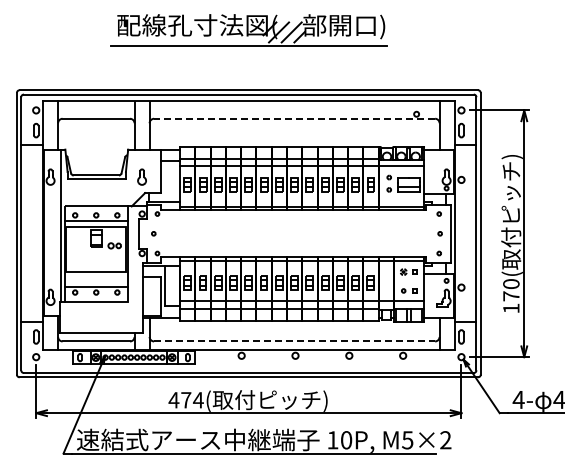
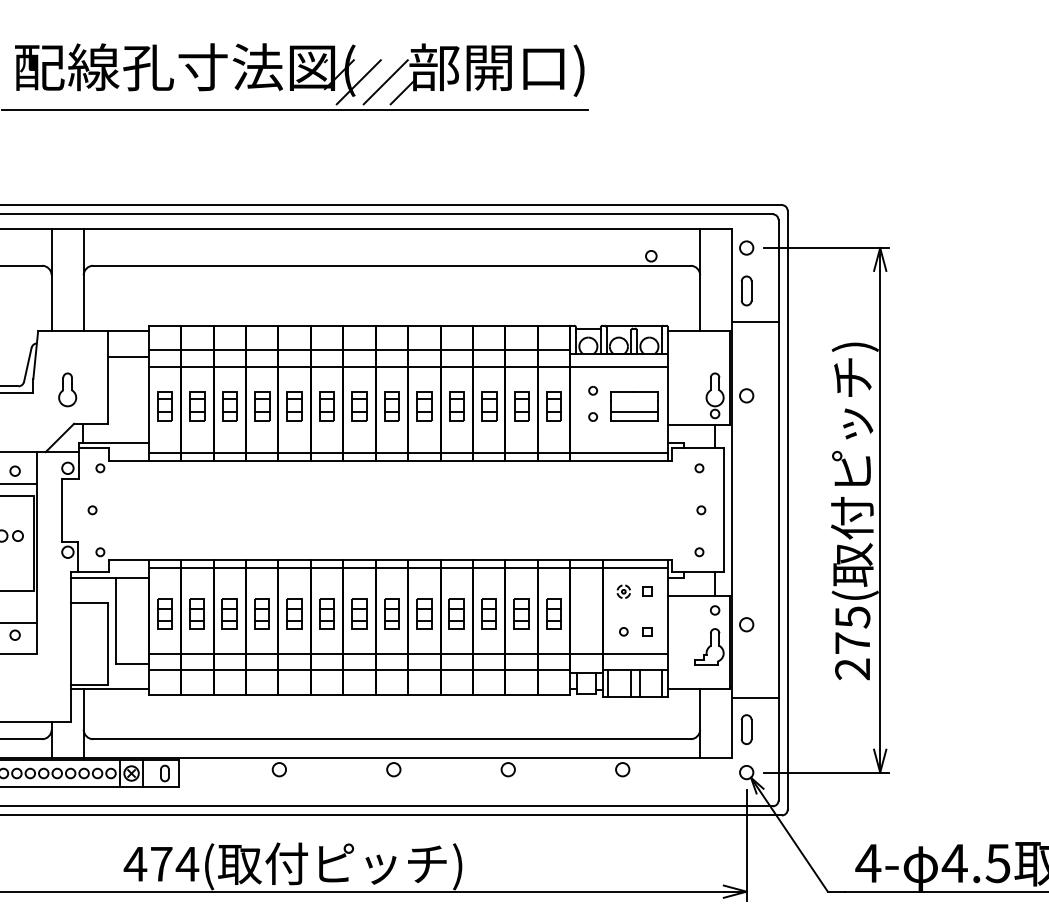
line: (294, 118) -> (391, 265), dashed -> solid
text: (511, 296) -> (853, 643), 170( -> 275(
line: (295, 341) -> (393, 739), dashed -> solid

